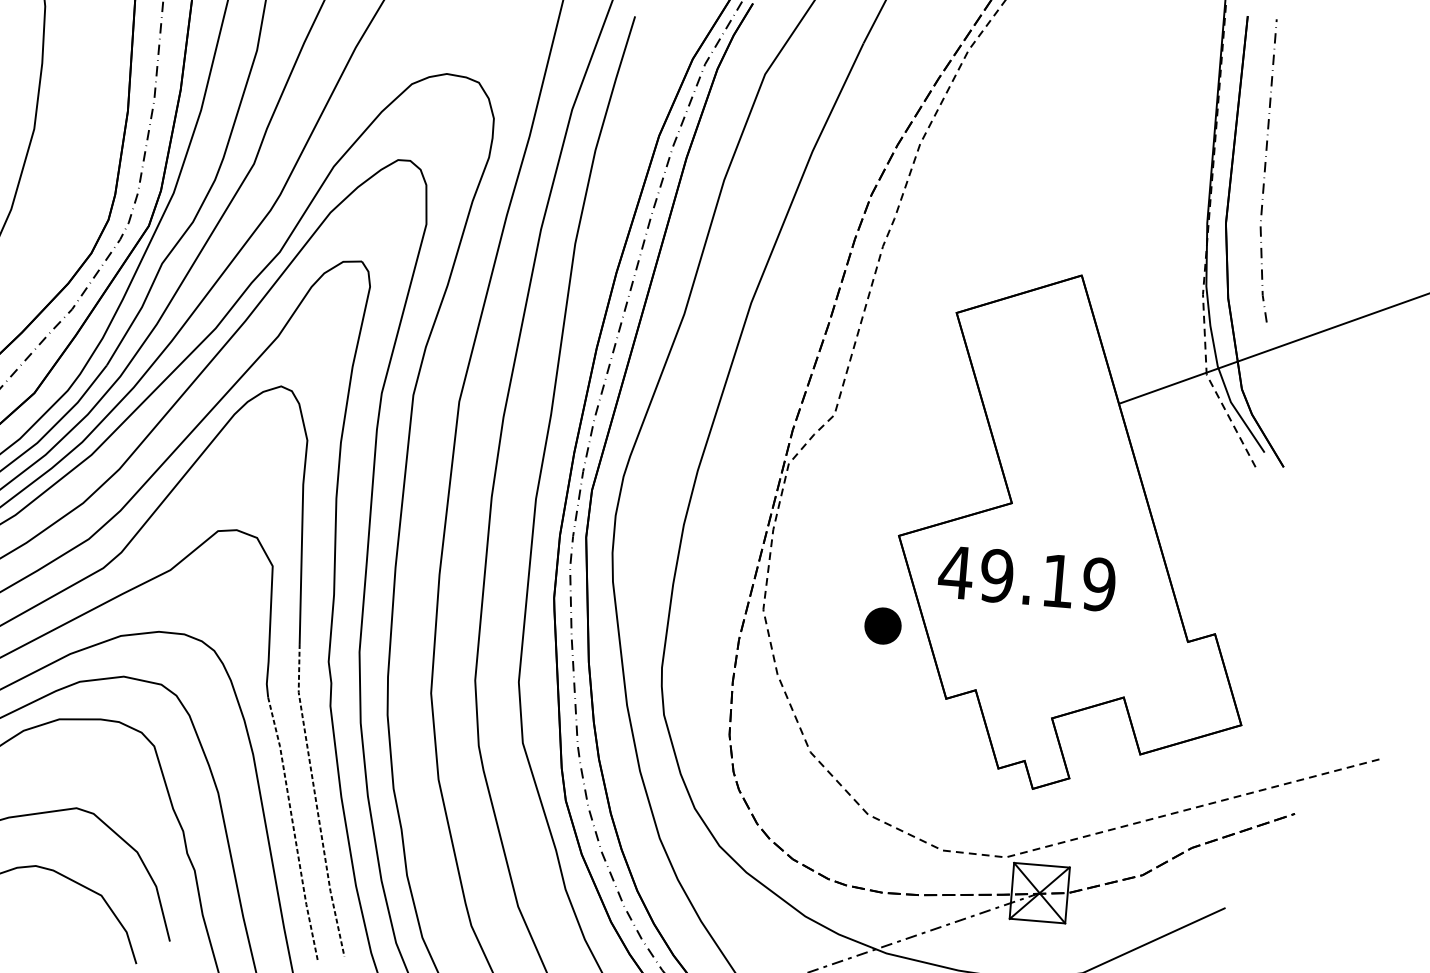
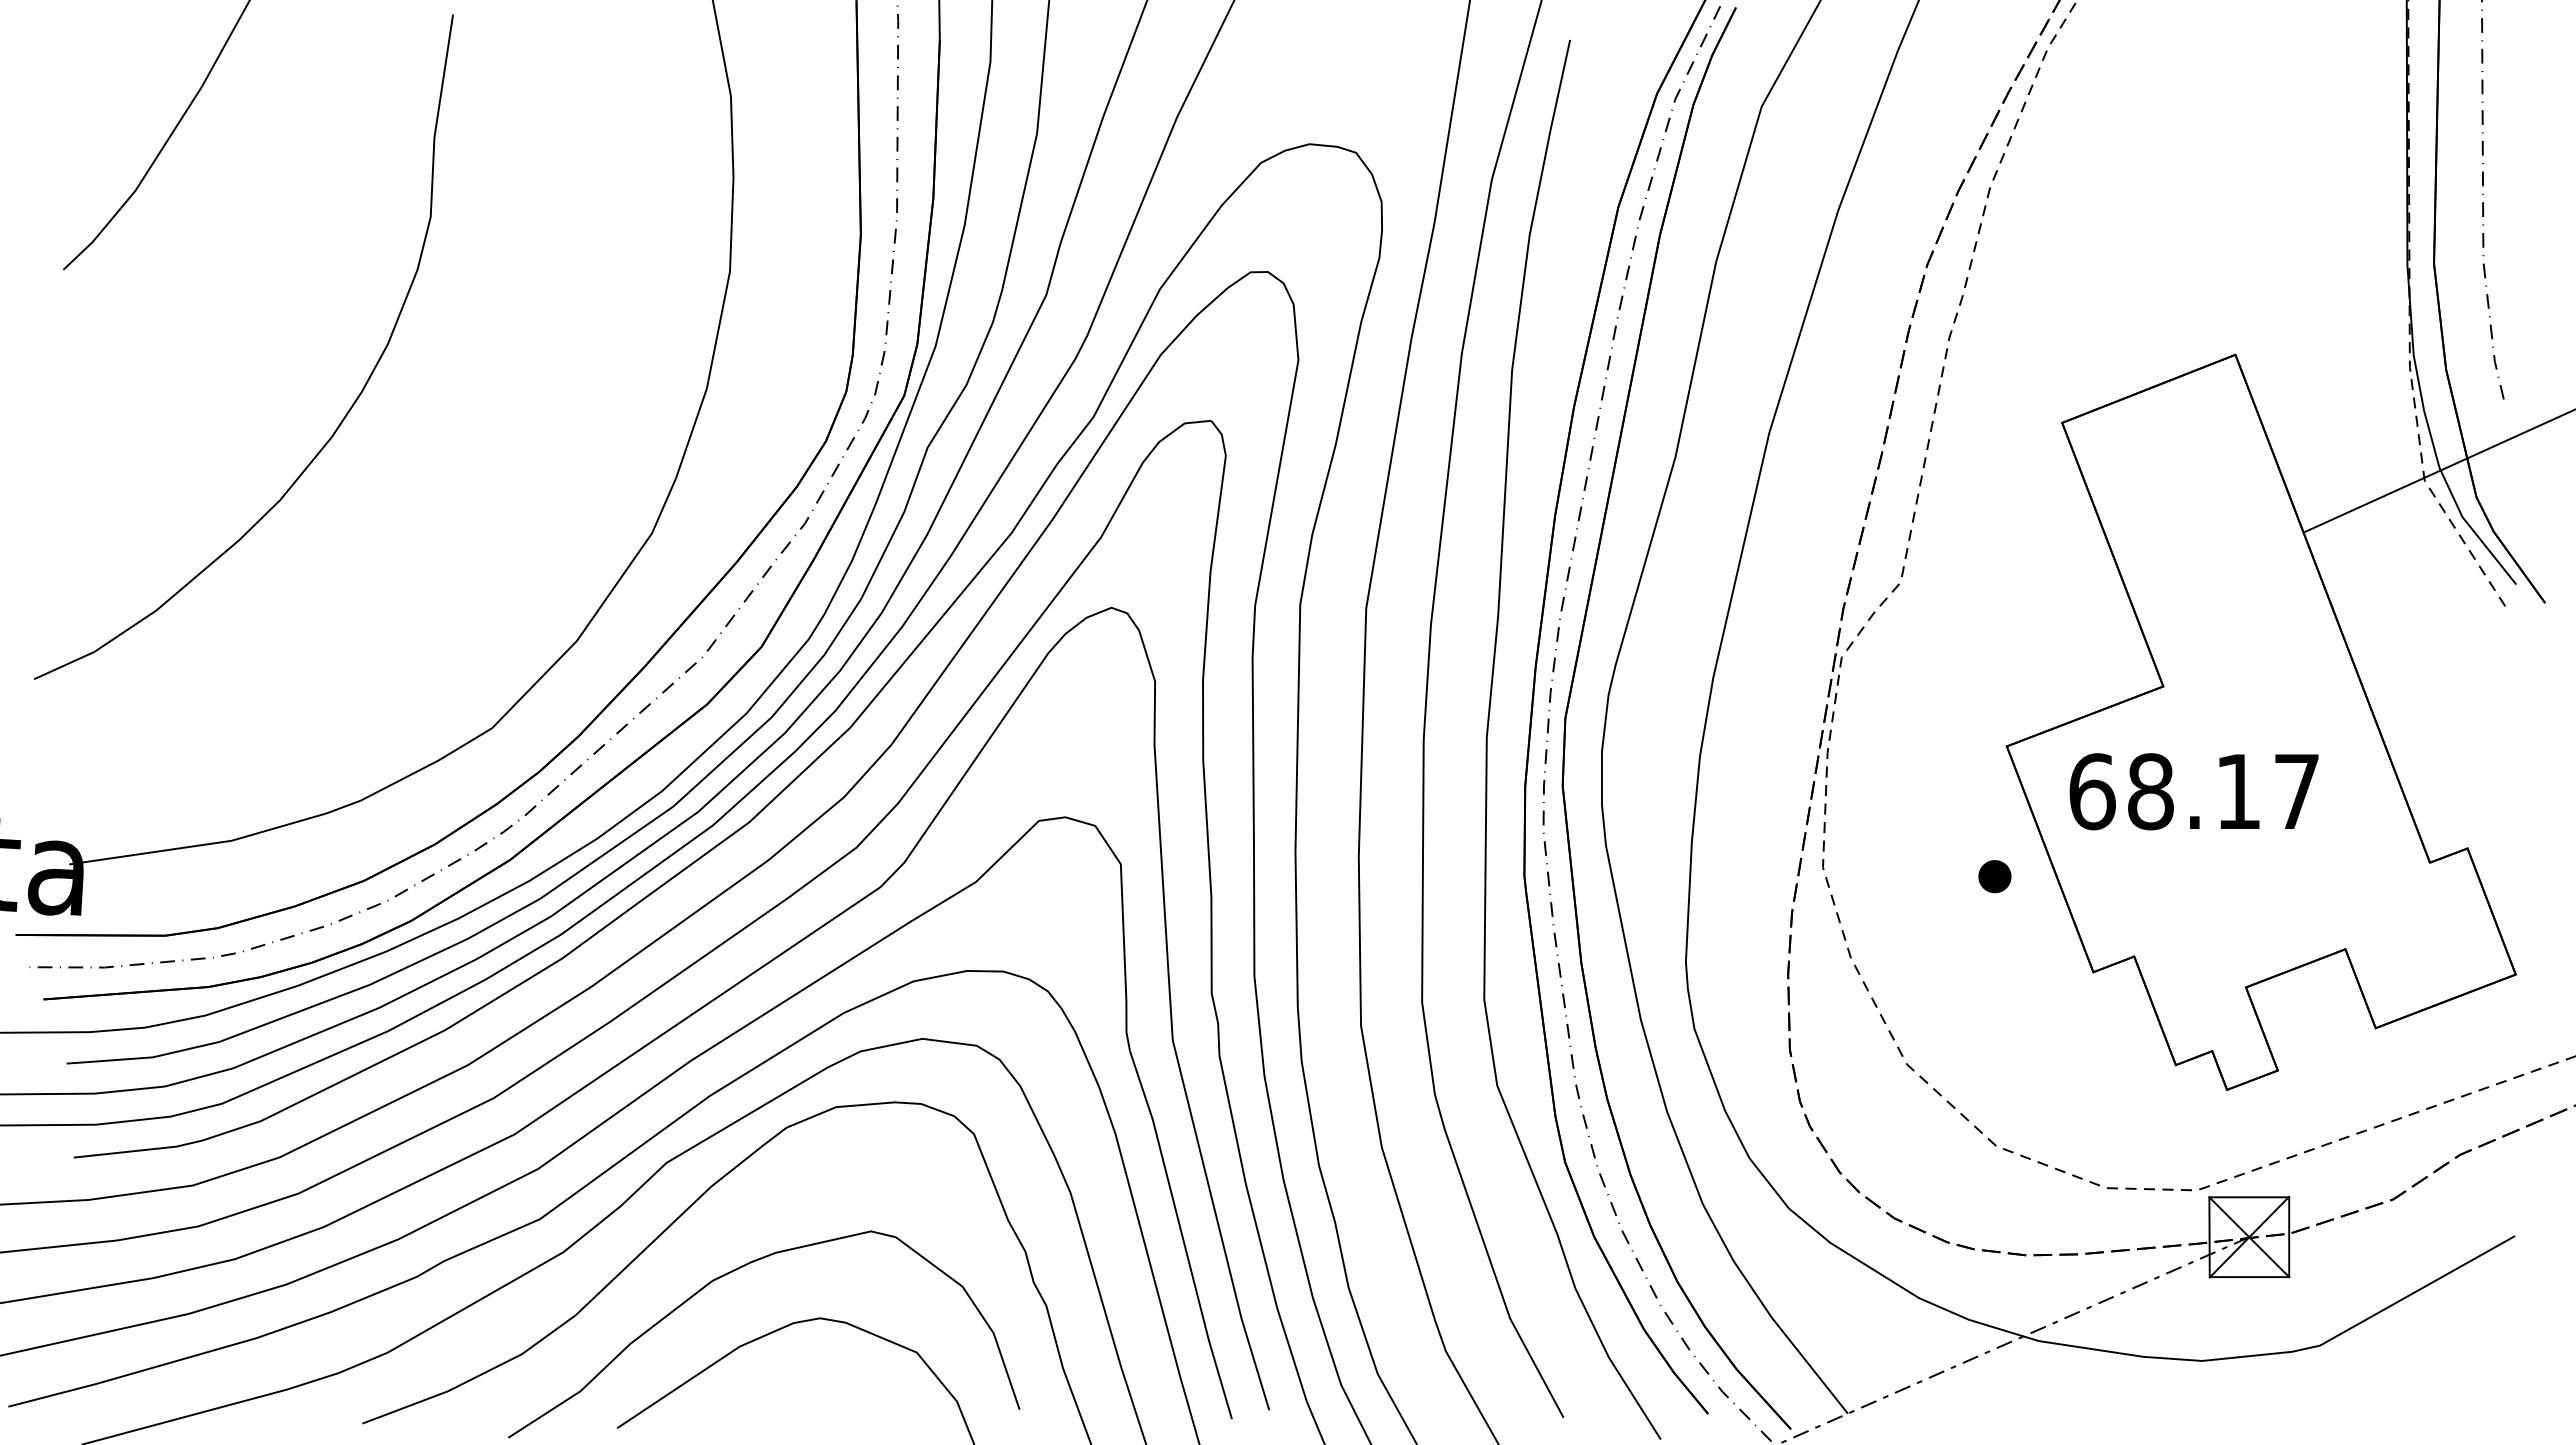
text: (1026, 578) -> (2193, 791), 49.19 -> 68.17
part: (882, 626) -> (1994, 876), size x0.62
line: (316, 800) -> (1210, 1192), dashed -> solid
line: (293, 828) -> (1181, 1234), dashed -> solid

